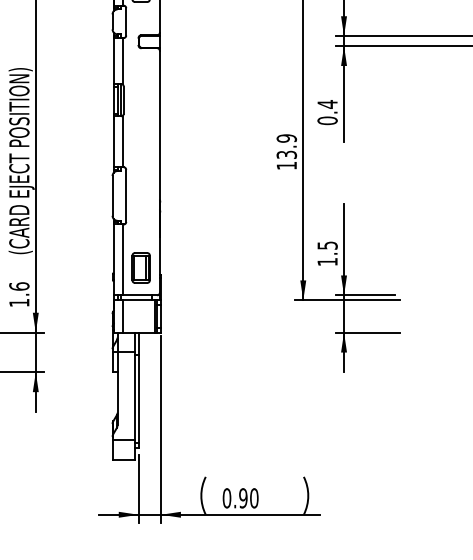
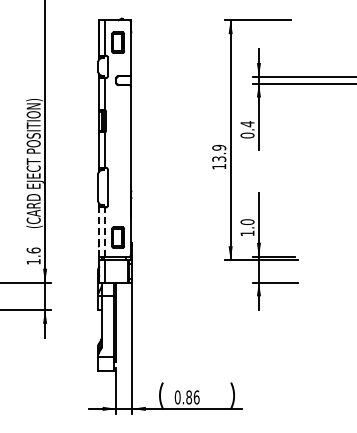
text: (327, 246) -> (247, 222), 1.5 -> 1.0
line: (114, 260) -> (99, 232), solid -> dashed
line: (122, 260) -> (105, 232), solid -> dashed
text: (248, 498) -> (192, 397), 0.90 -> 0.86

